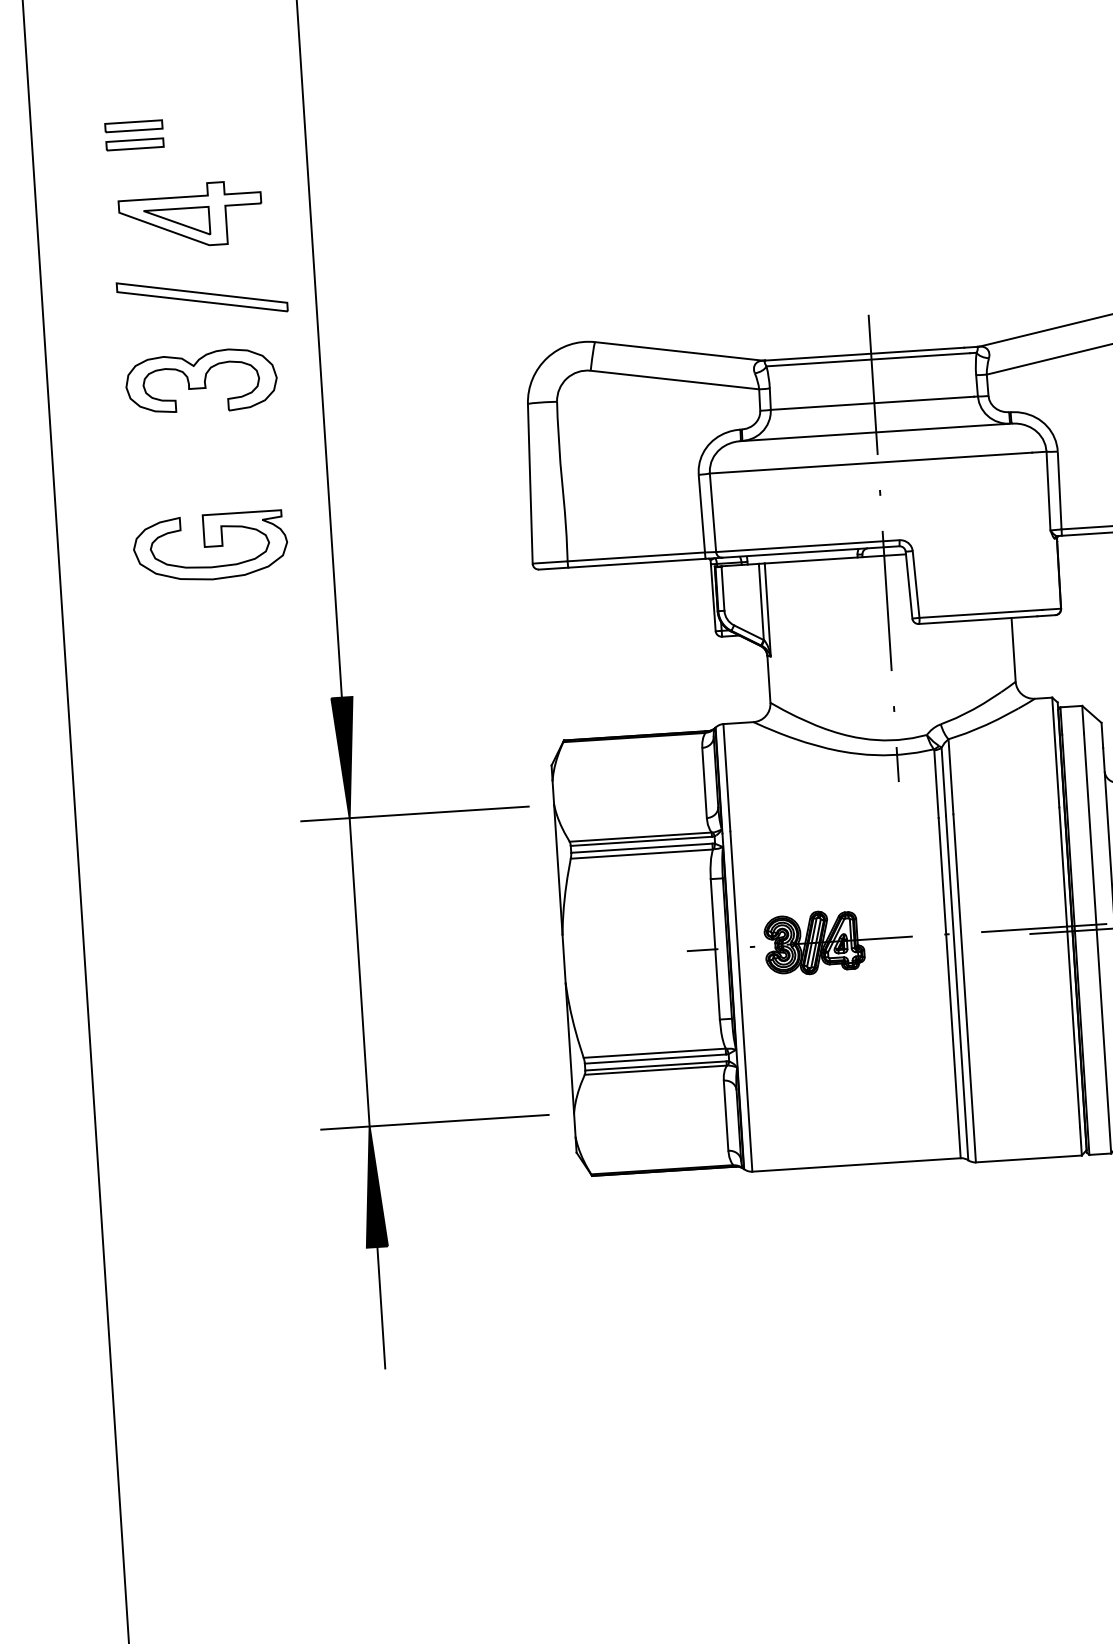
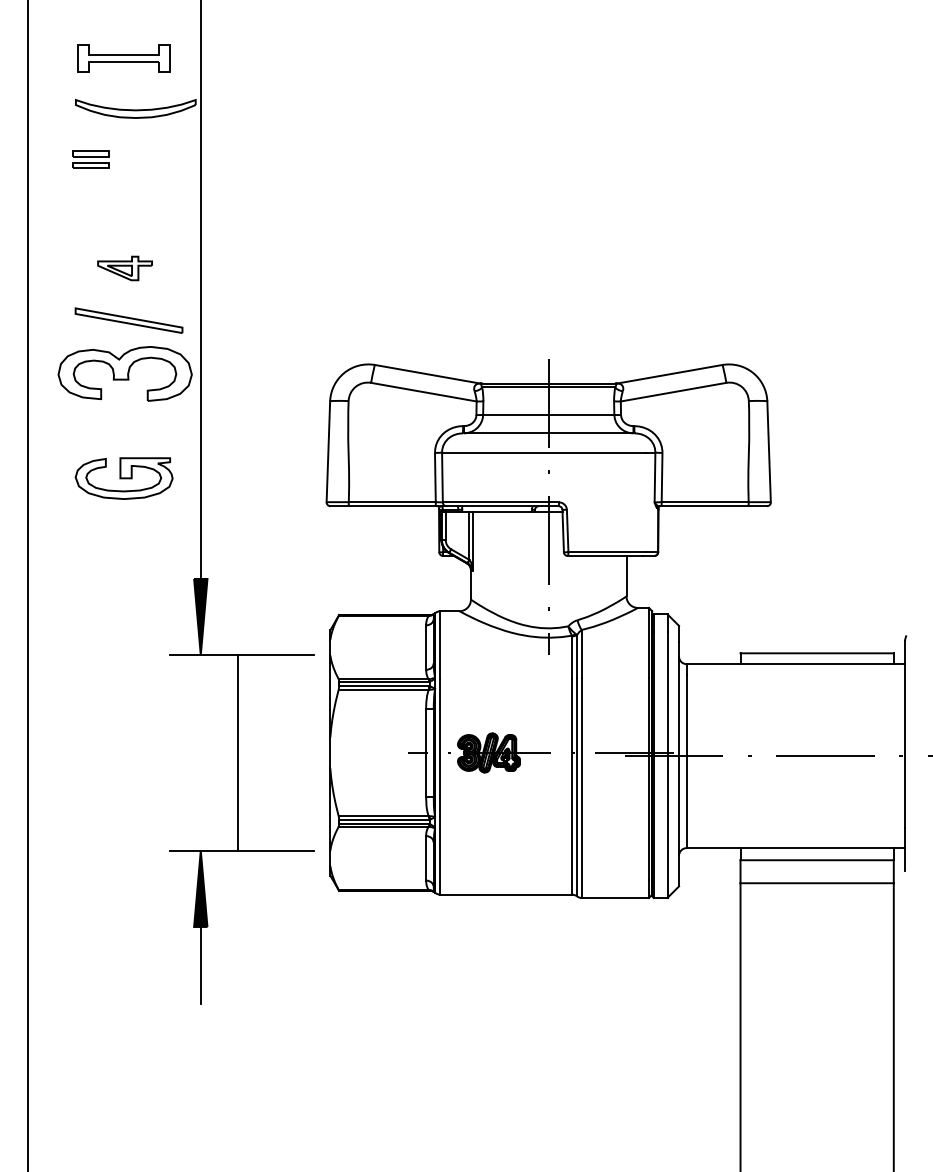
part: (133, 134) -> (90, 159), moved
part: (189, 215) -> (124, 268), size x0.6
part: (200, 381) -> (124, 373), size x1.4
line: (359, 971) -> (237, 752), moved

